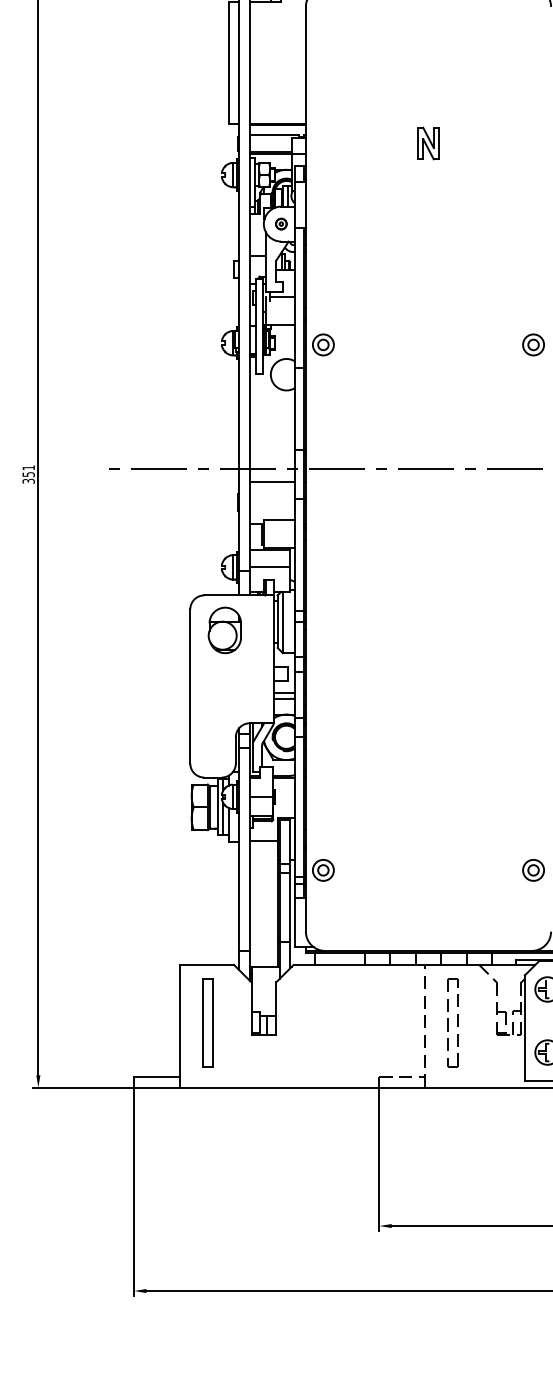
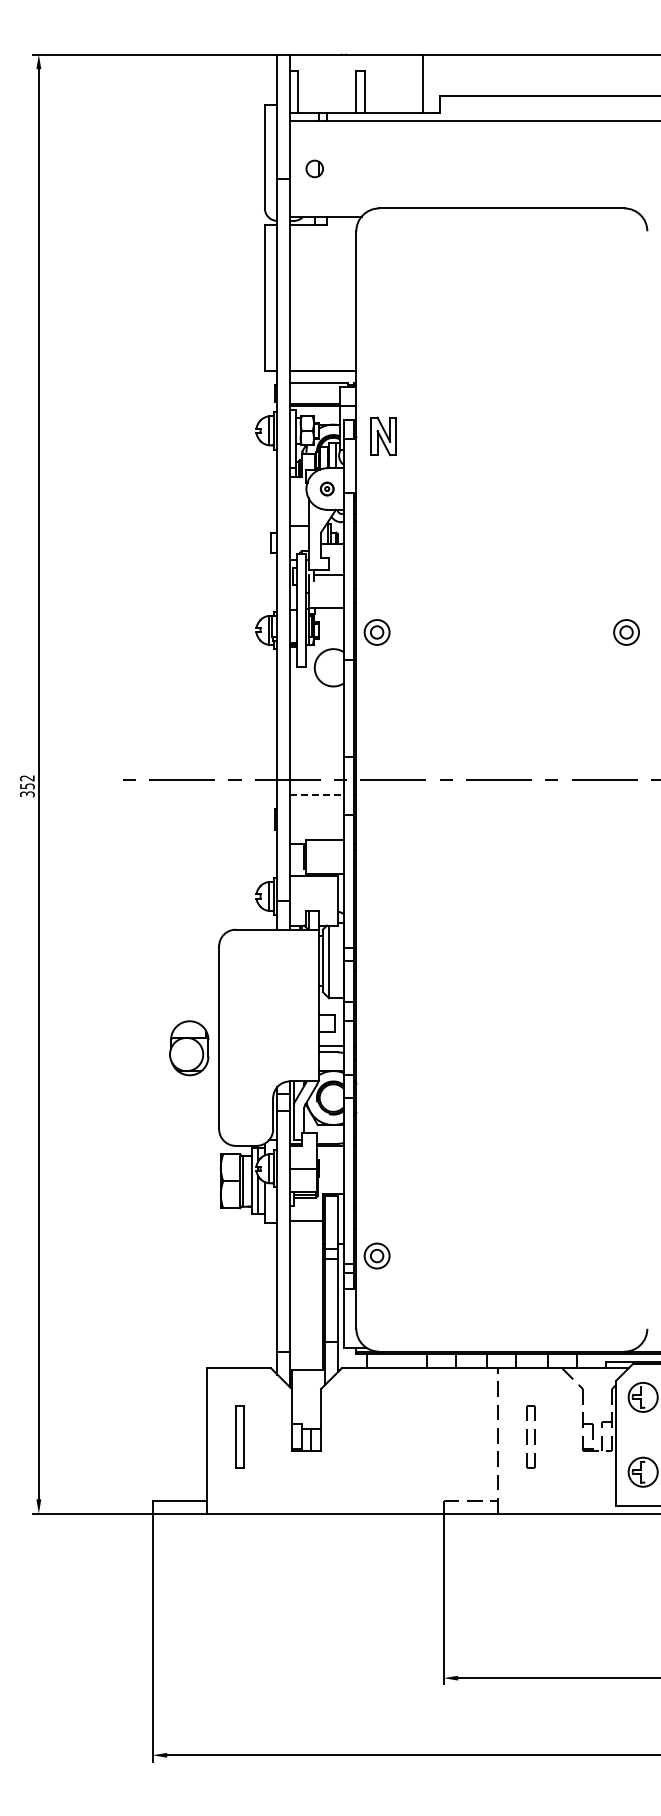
part: (428, 143) -> (383, 436), moved
text: (28, 467) -> (27, 778), 351 -> 352
line: (273, 481) -> (317, 794), solid -> dashed
line: (269, 567) -> (313, 896), removed
part: (225, 630) -> (189, 1048), moved
part: (533, 869) -> (626, 1255), removed
part: (207, 1022) -> (239, 1436), size x0.6
part: (452, 1022) -> (530, 1436), size x0.6

